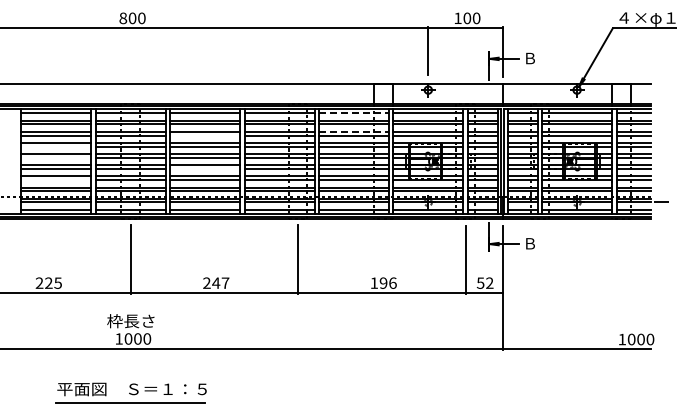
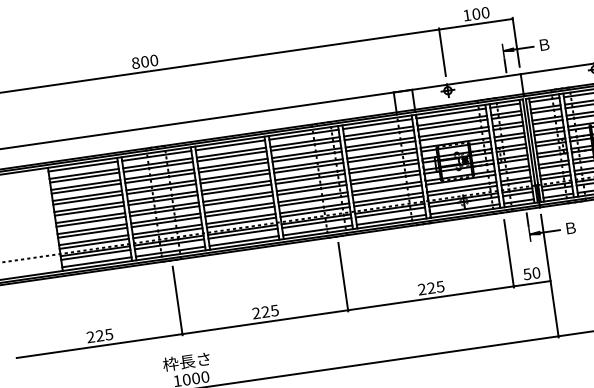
line: (353, 113) -> (377, 124), dashed -> solid
line: (353, 131) -> (379, 142), dashed -> solid
line: (205, 135) -> (233, 167), added
line: (56, 146) -> (88, 199), added
line: (56, 157) -> (89, 210), added
line: (205, 168) -> (238, 200), added
line: (56, 180) -> (92, 233), added
text: (220, 282) -> (269, 310), 247 -> 225
text: (383, 282) -> (431, 287), 196 -> 225
text: (489, 282) -> (535, 272), 52 -> 50

